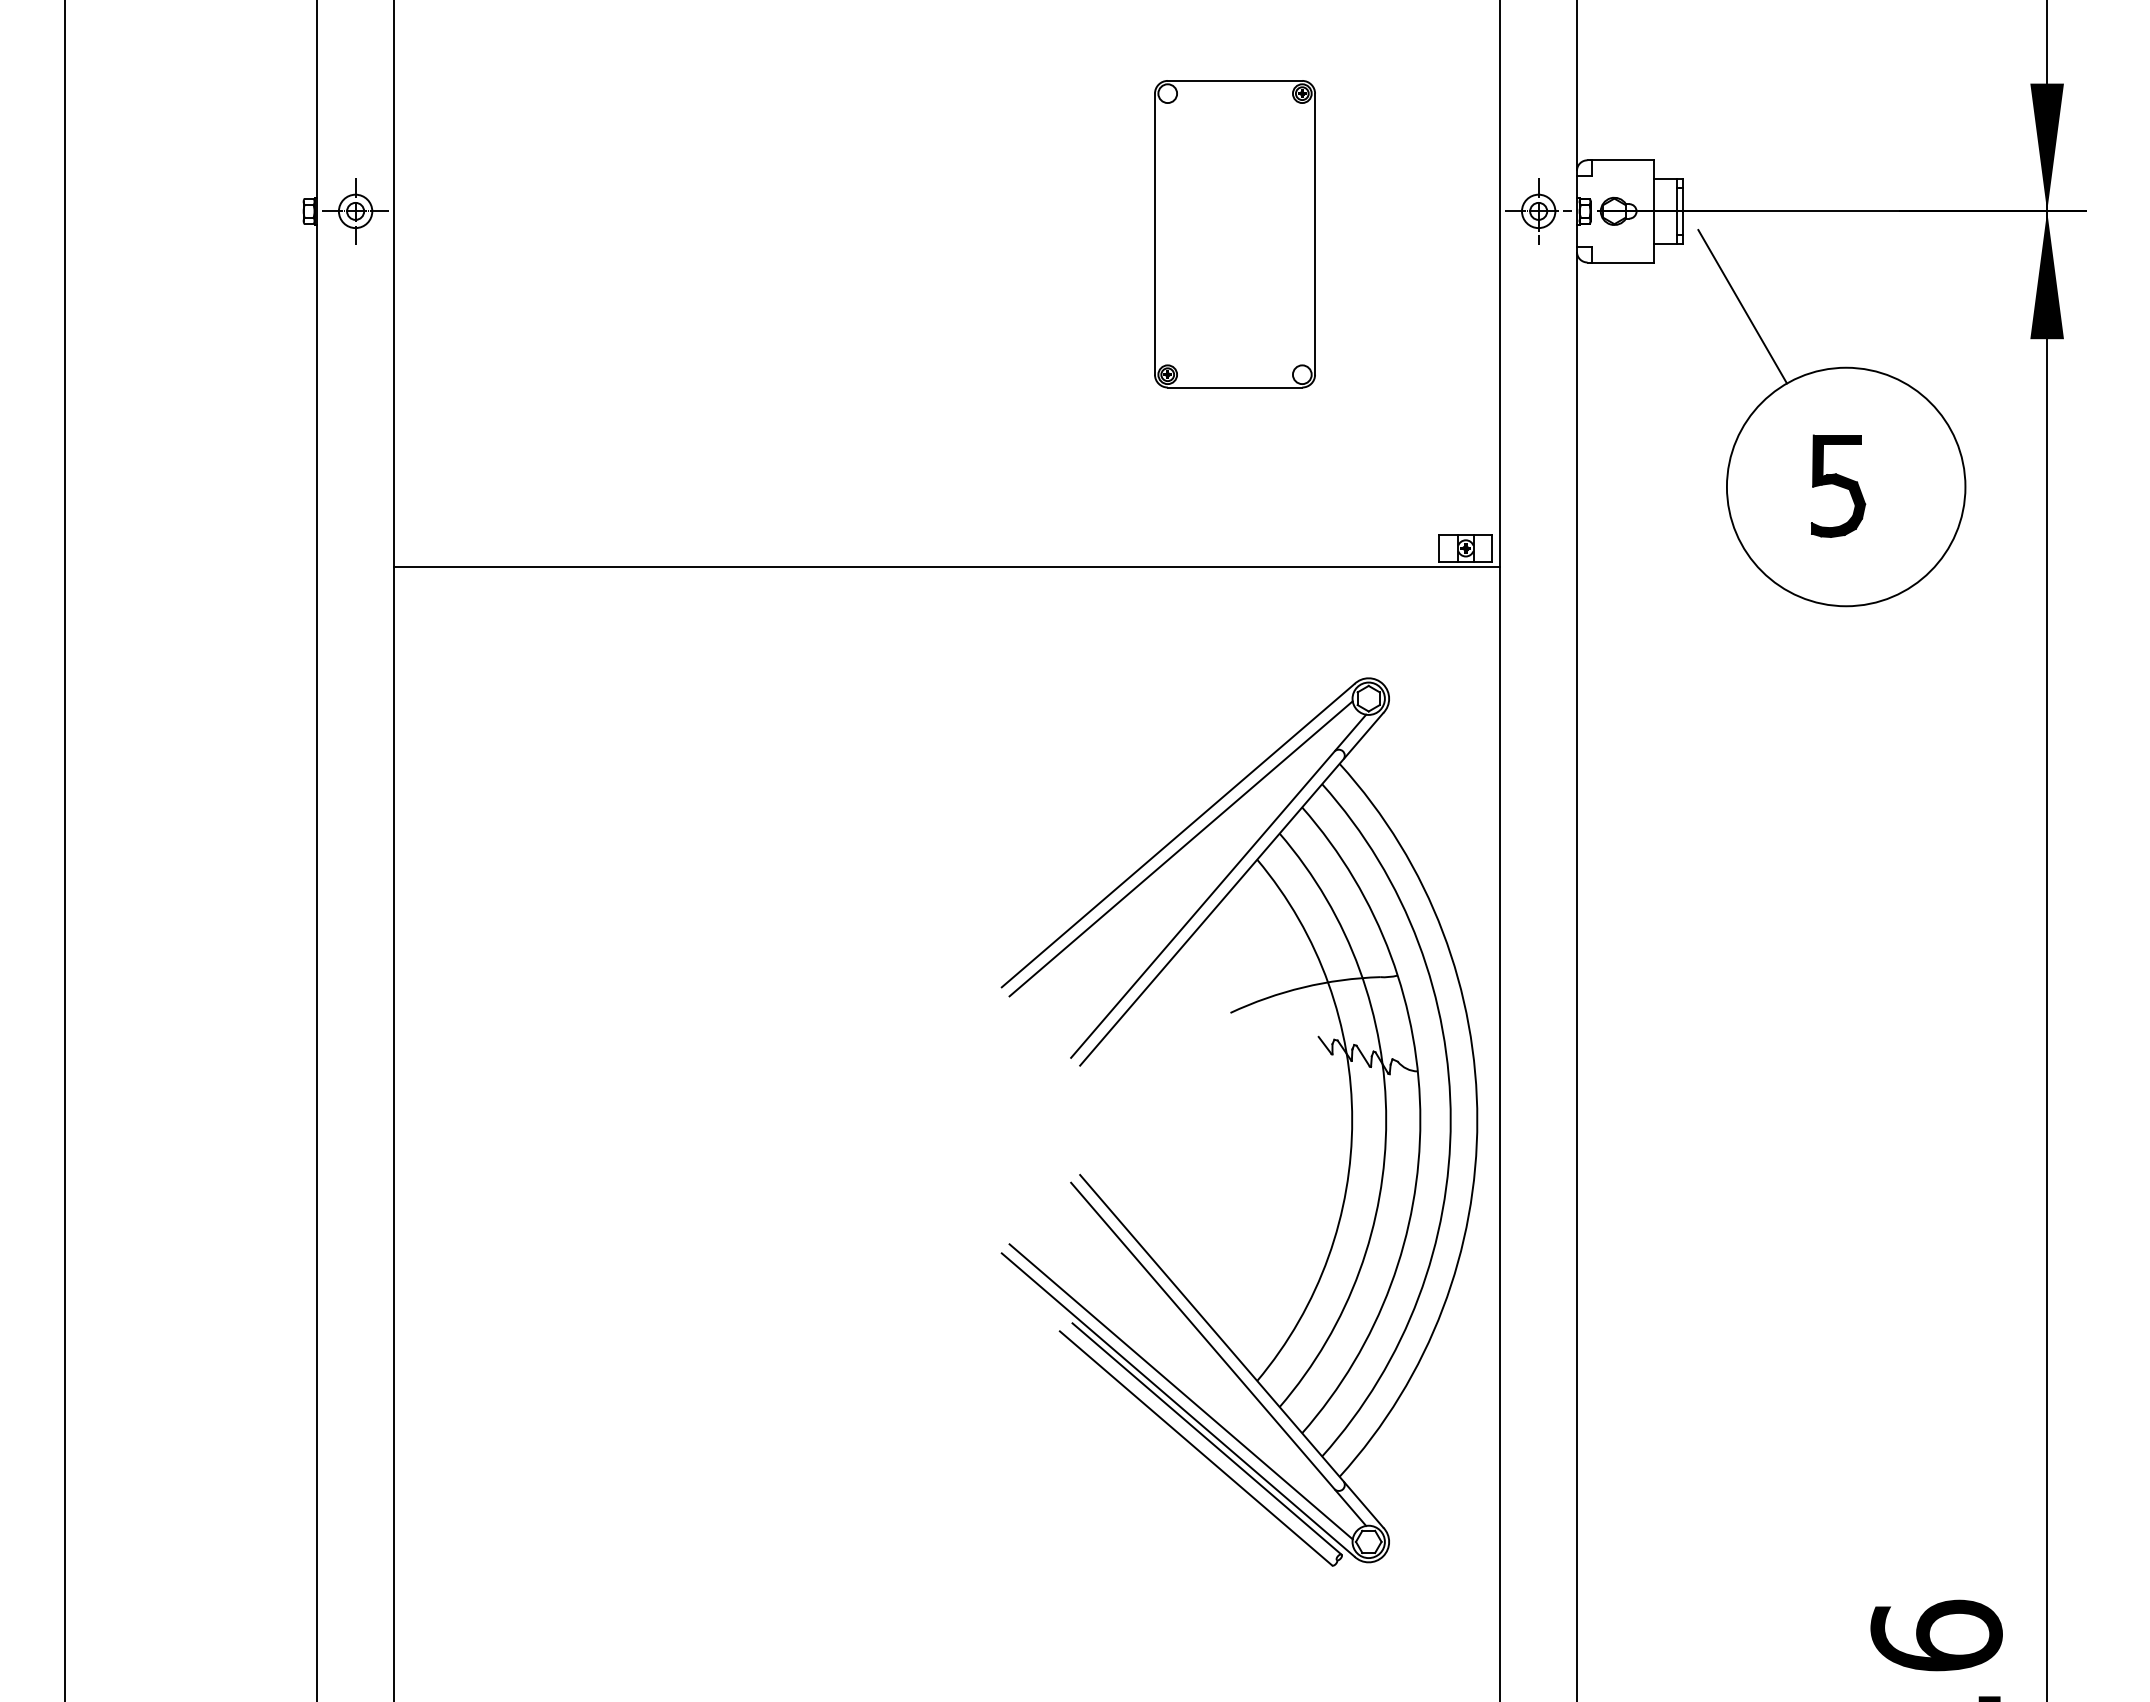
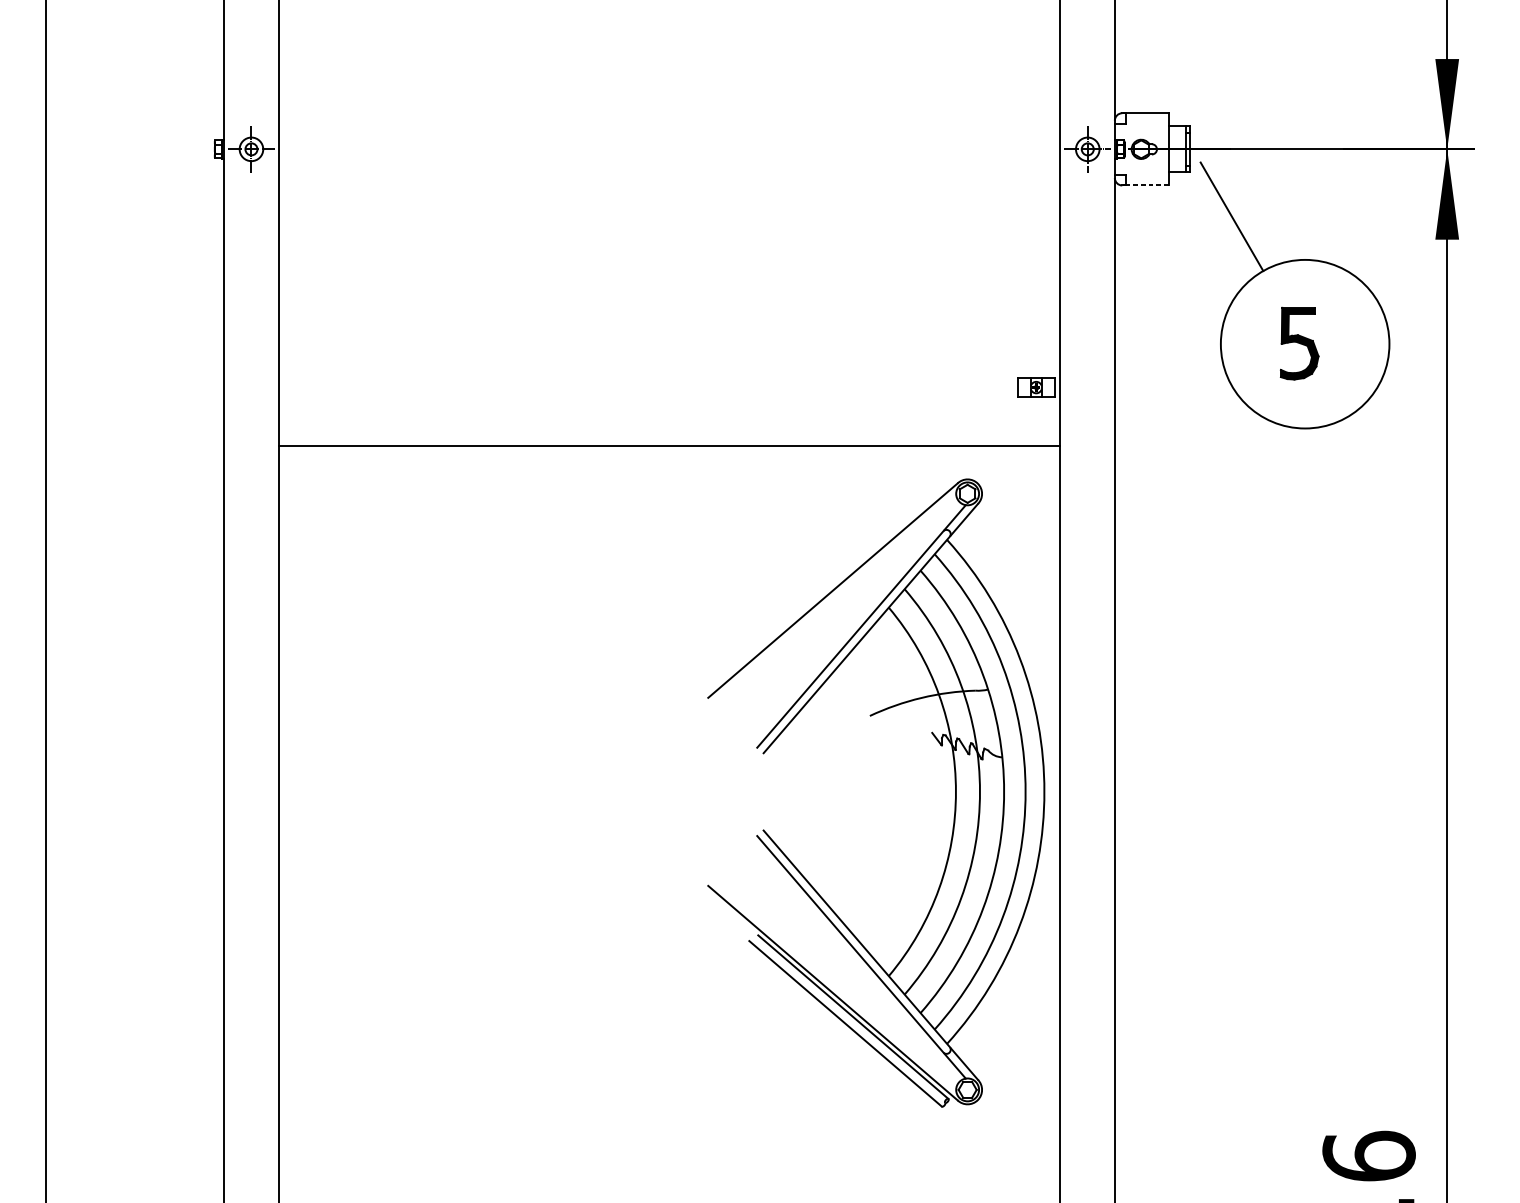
part: (1234, 234) -> (872, 165), removed
line: (1622, 262) -> (1147, 185), solid -> dashed
line: (946, 567) -> (669, 446), moved
line: (1180, 848) -> (834, 599), removed
line: (1180, 1391) -> (834, 983), removed

